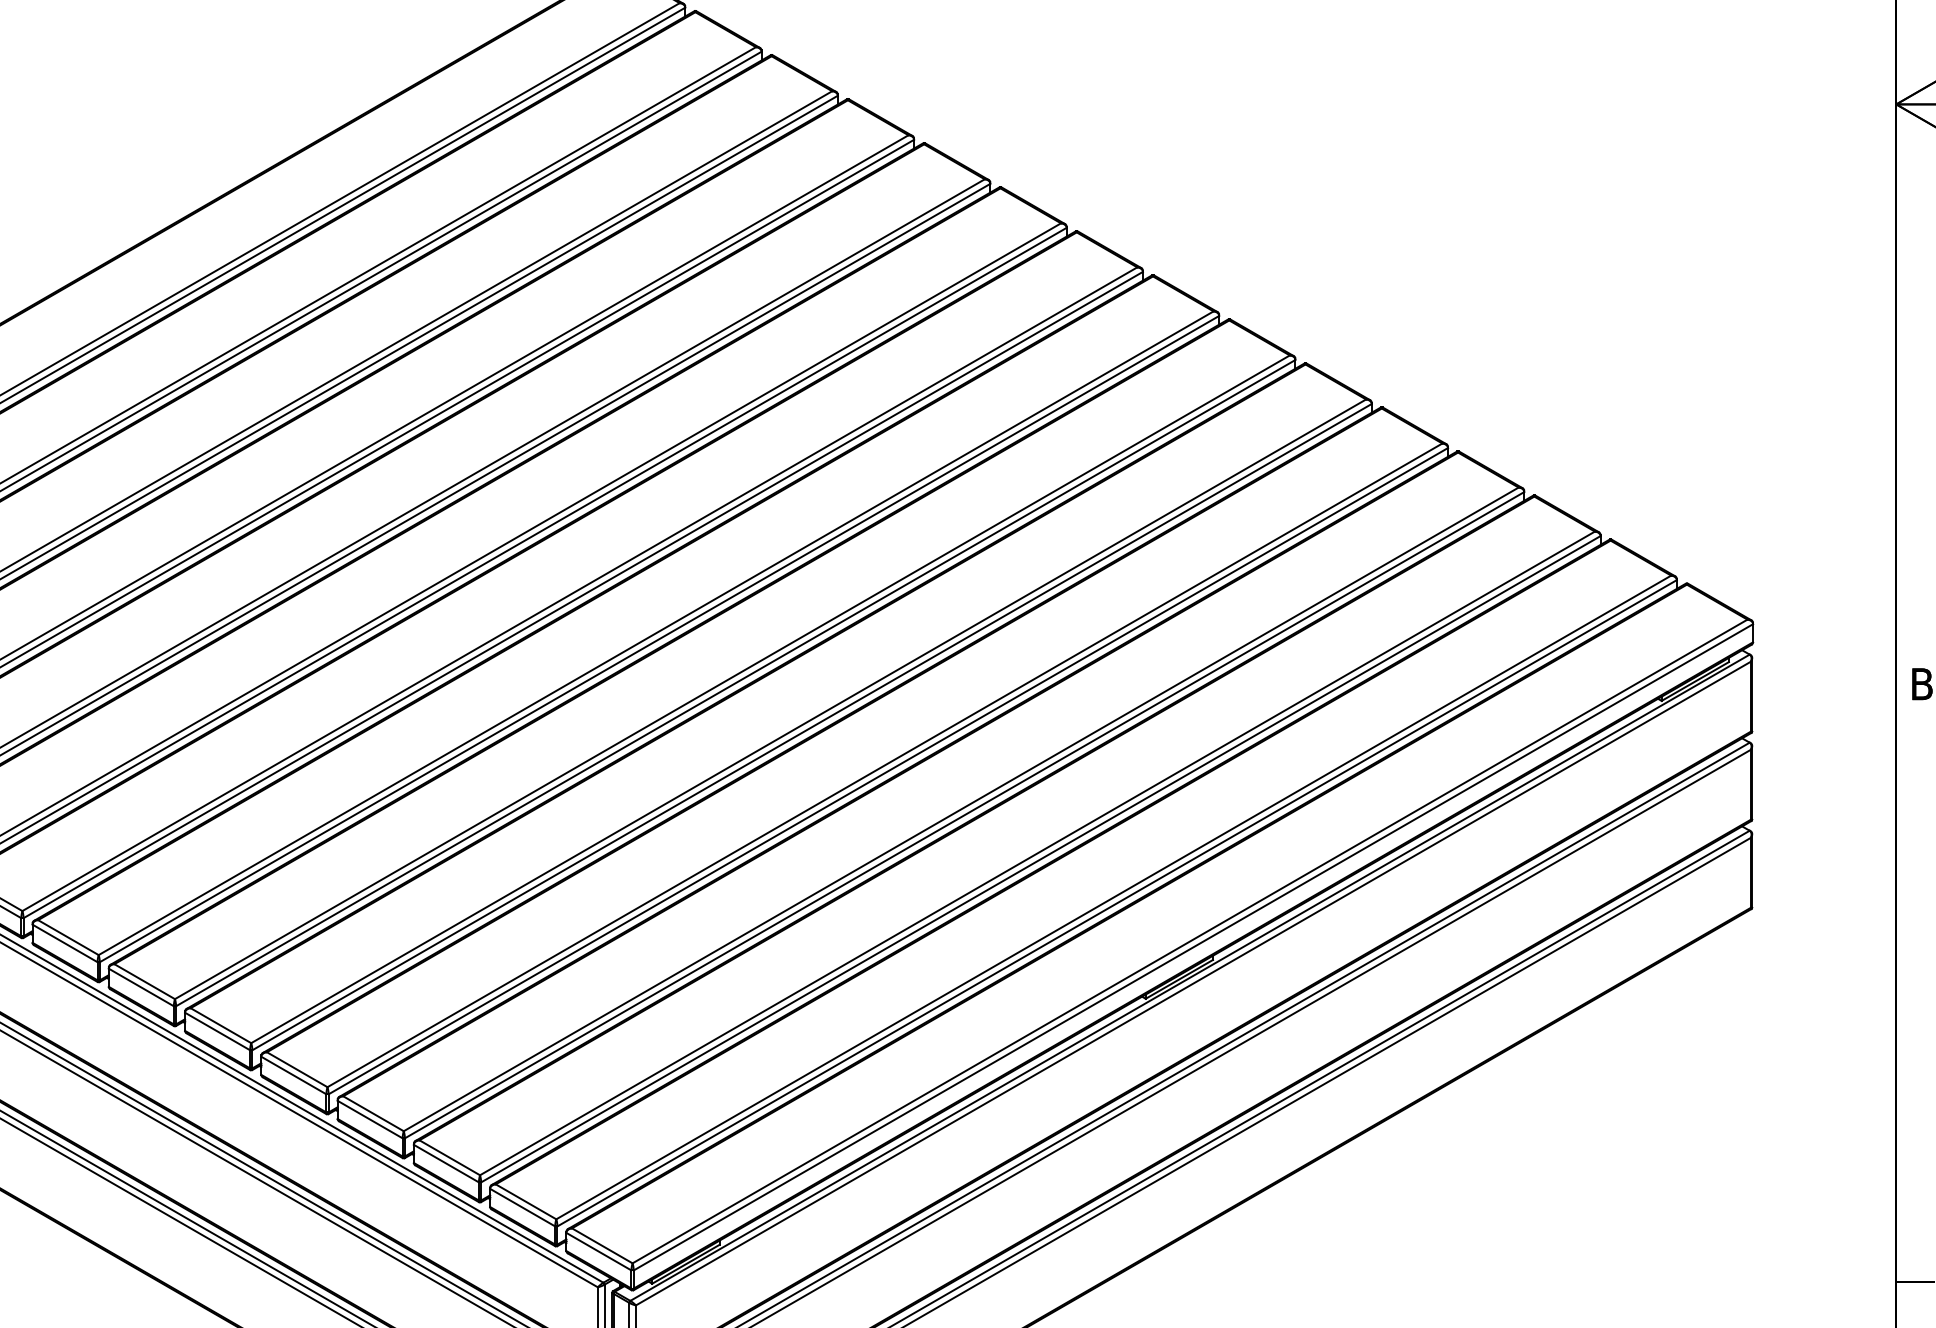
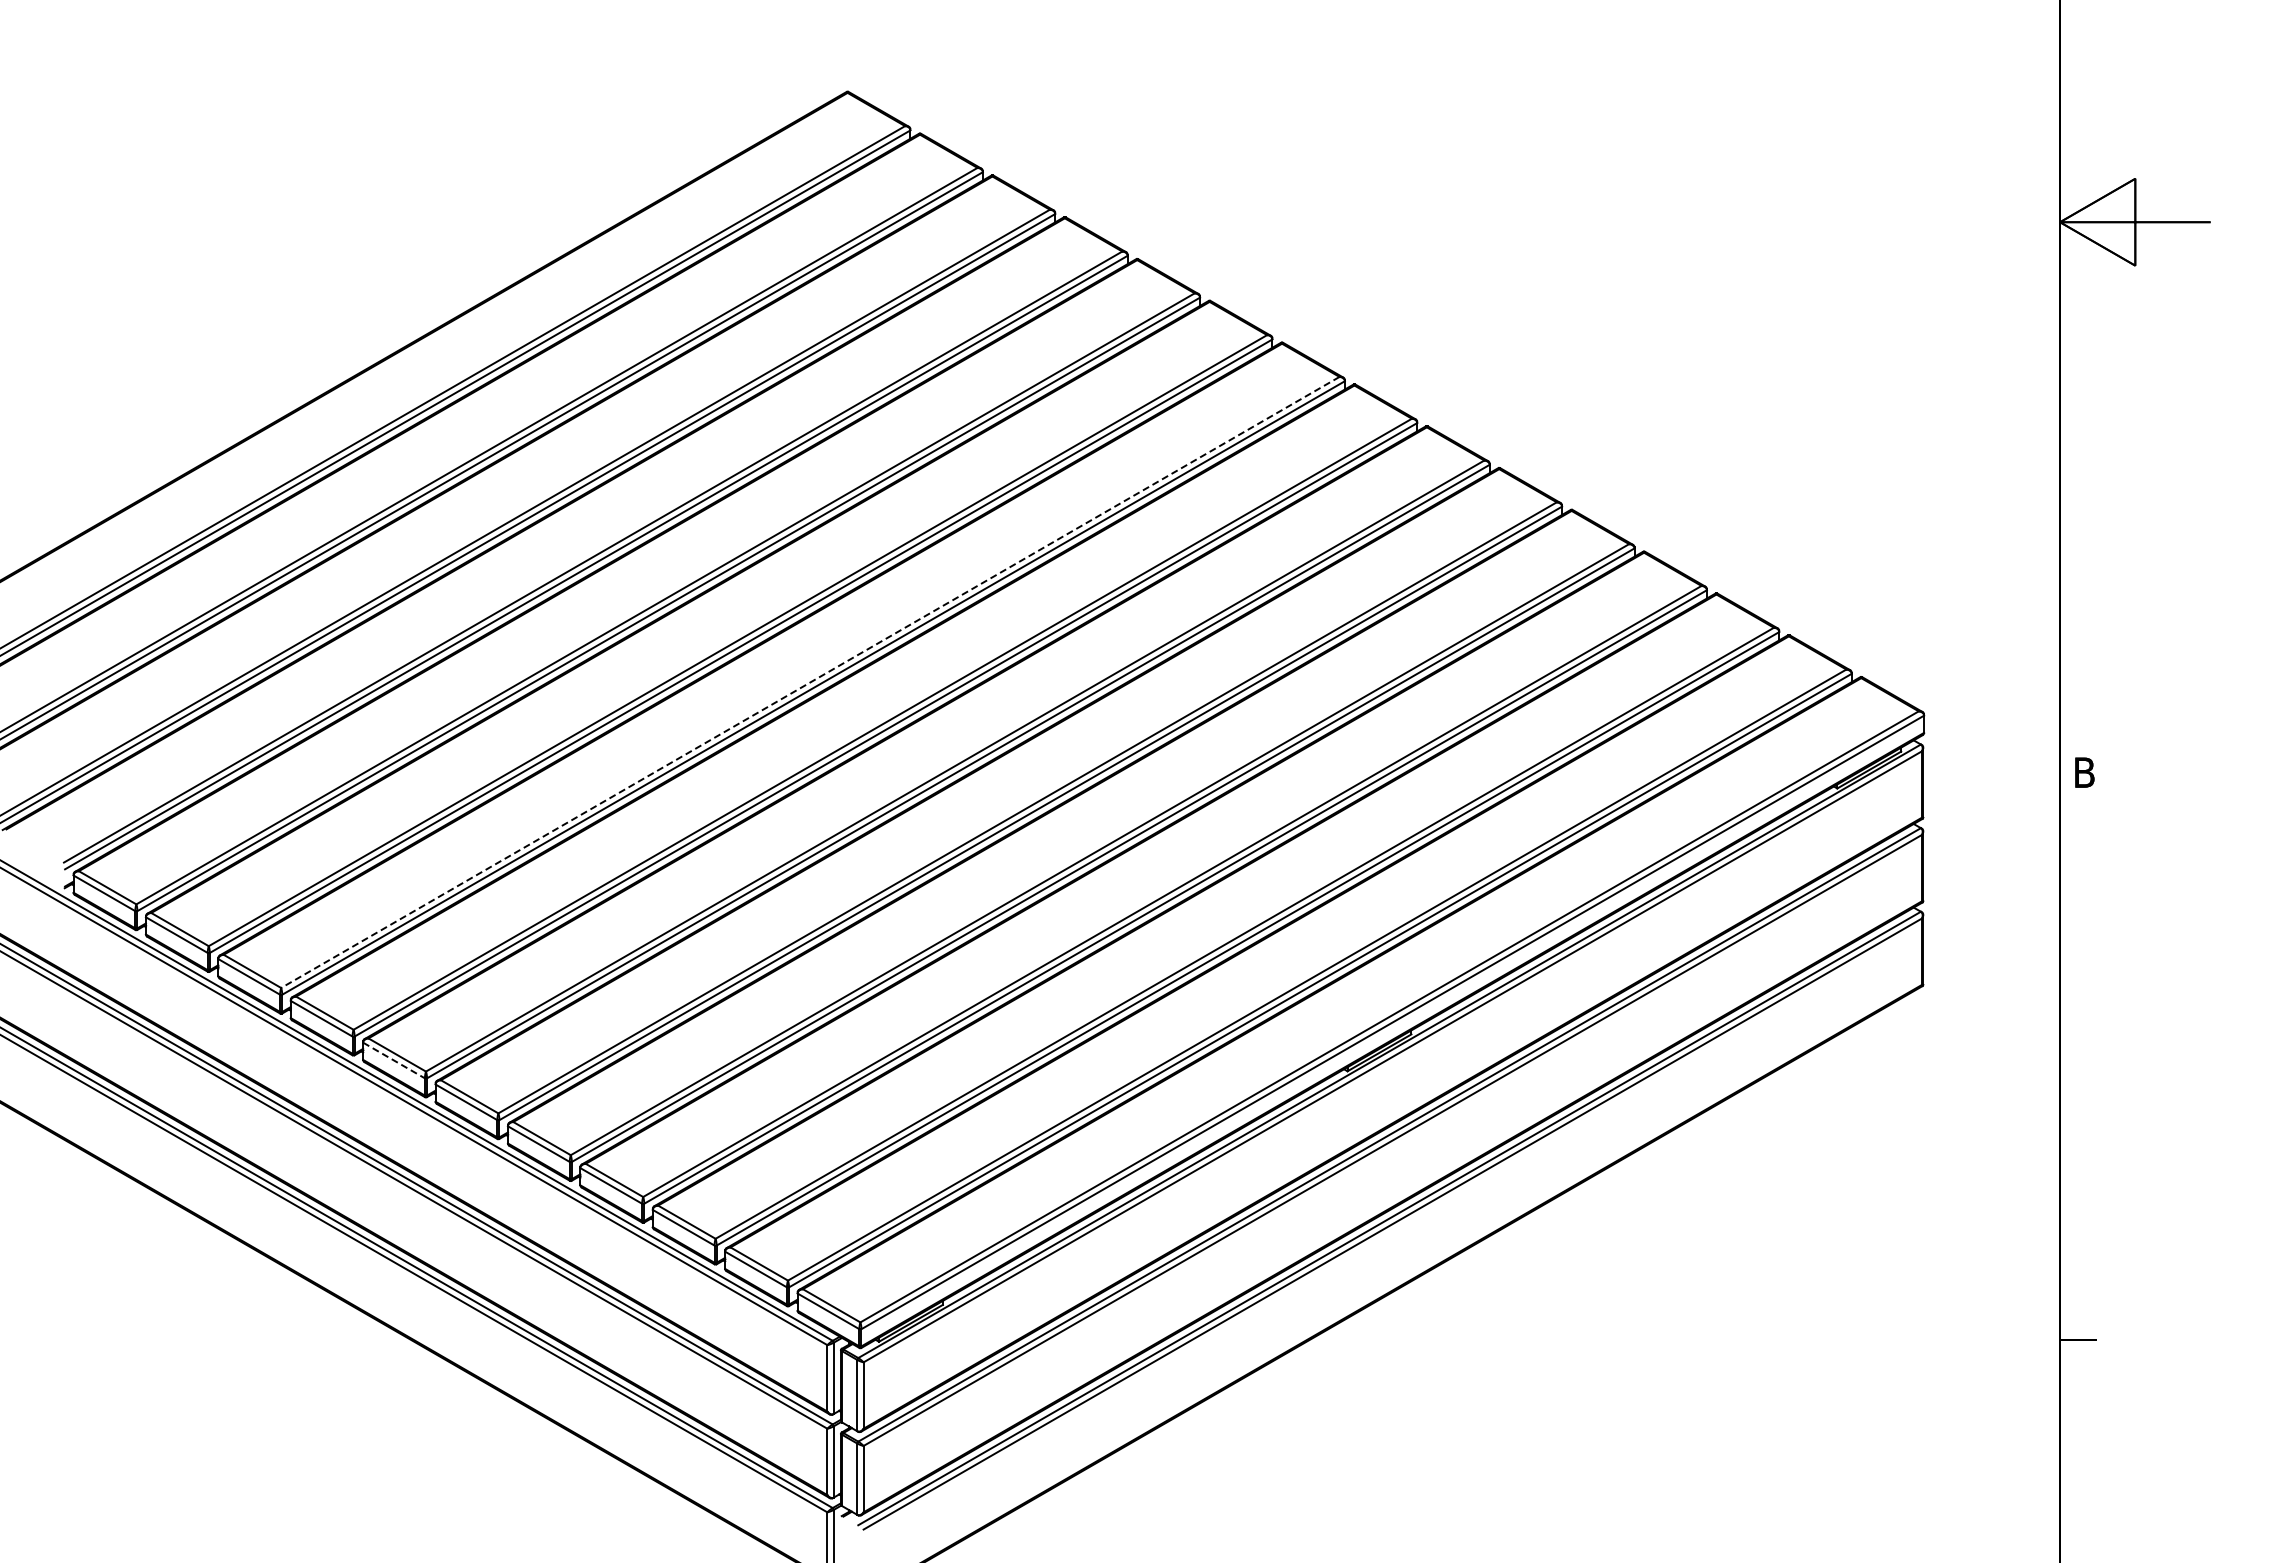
line: (578, 589) -> (809, 682), solid -> dashed
line: (141, 987) -> (394, 1060), solid -> dashed

